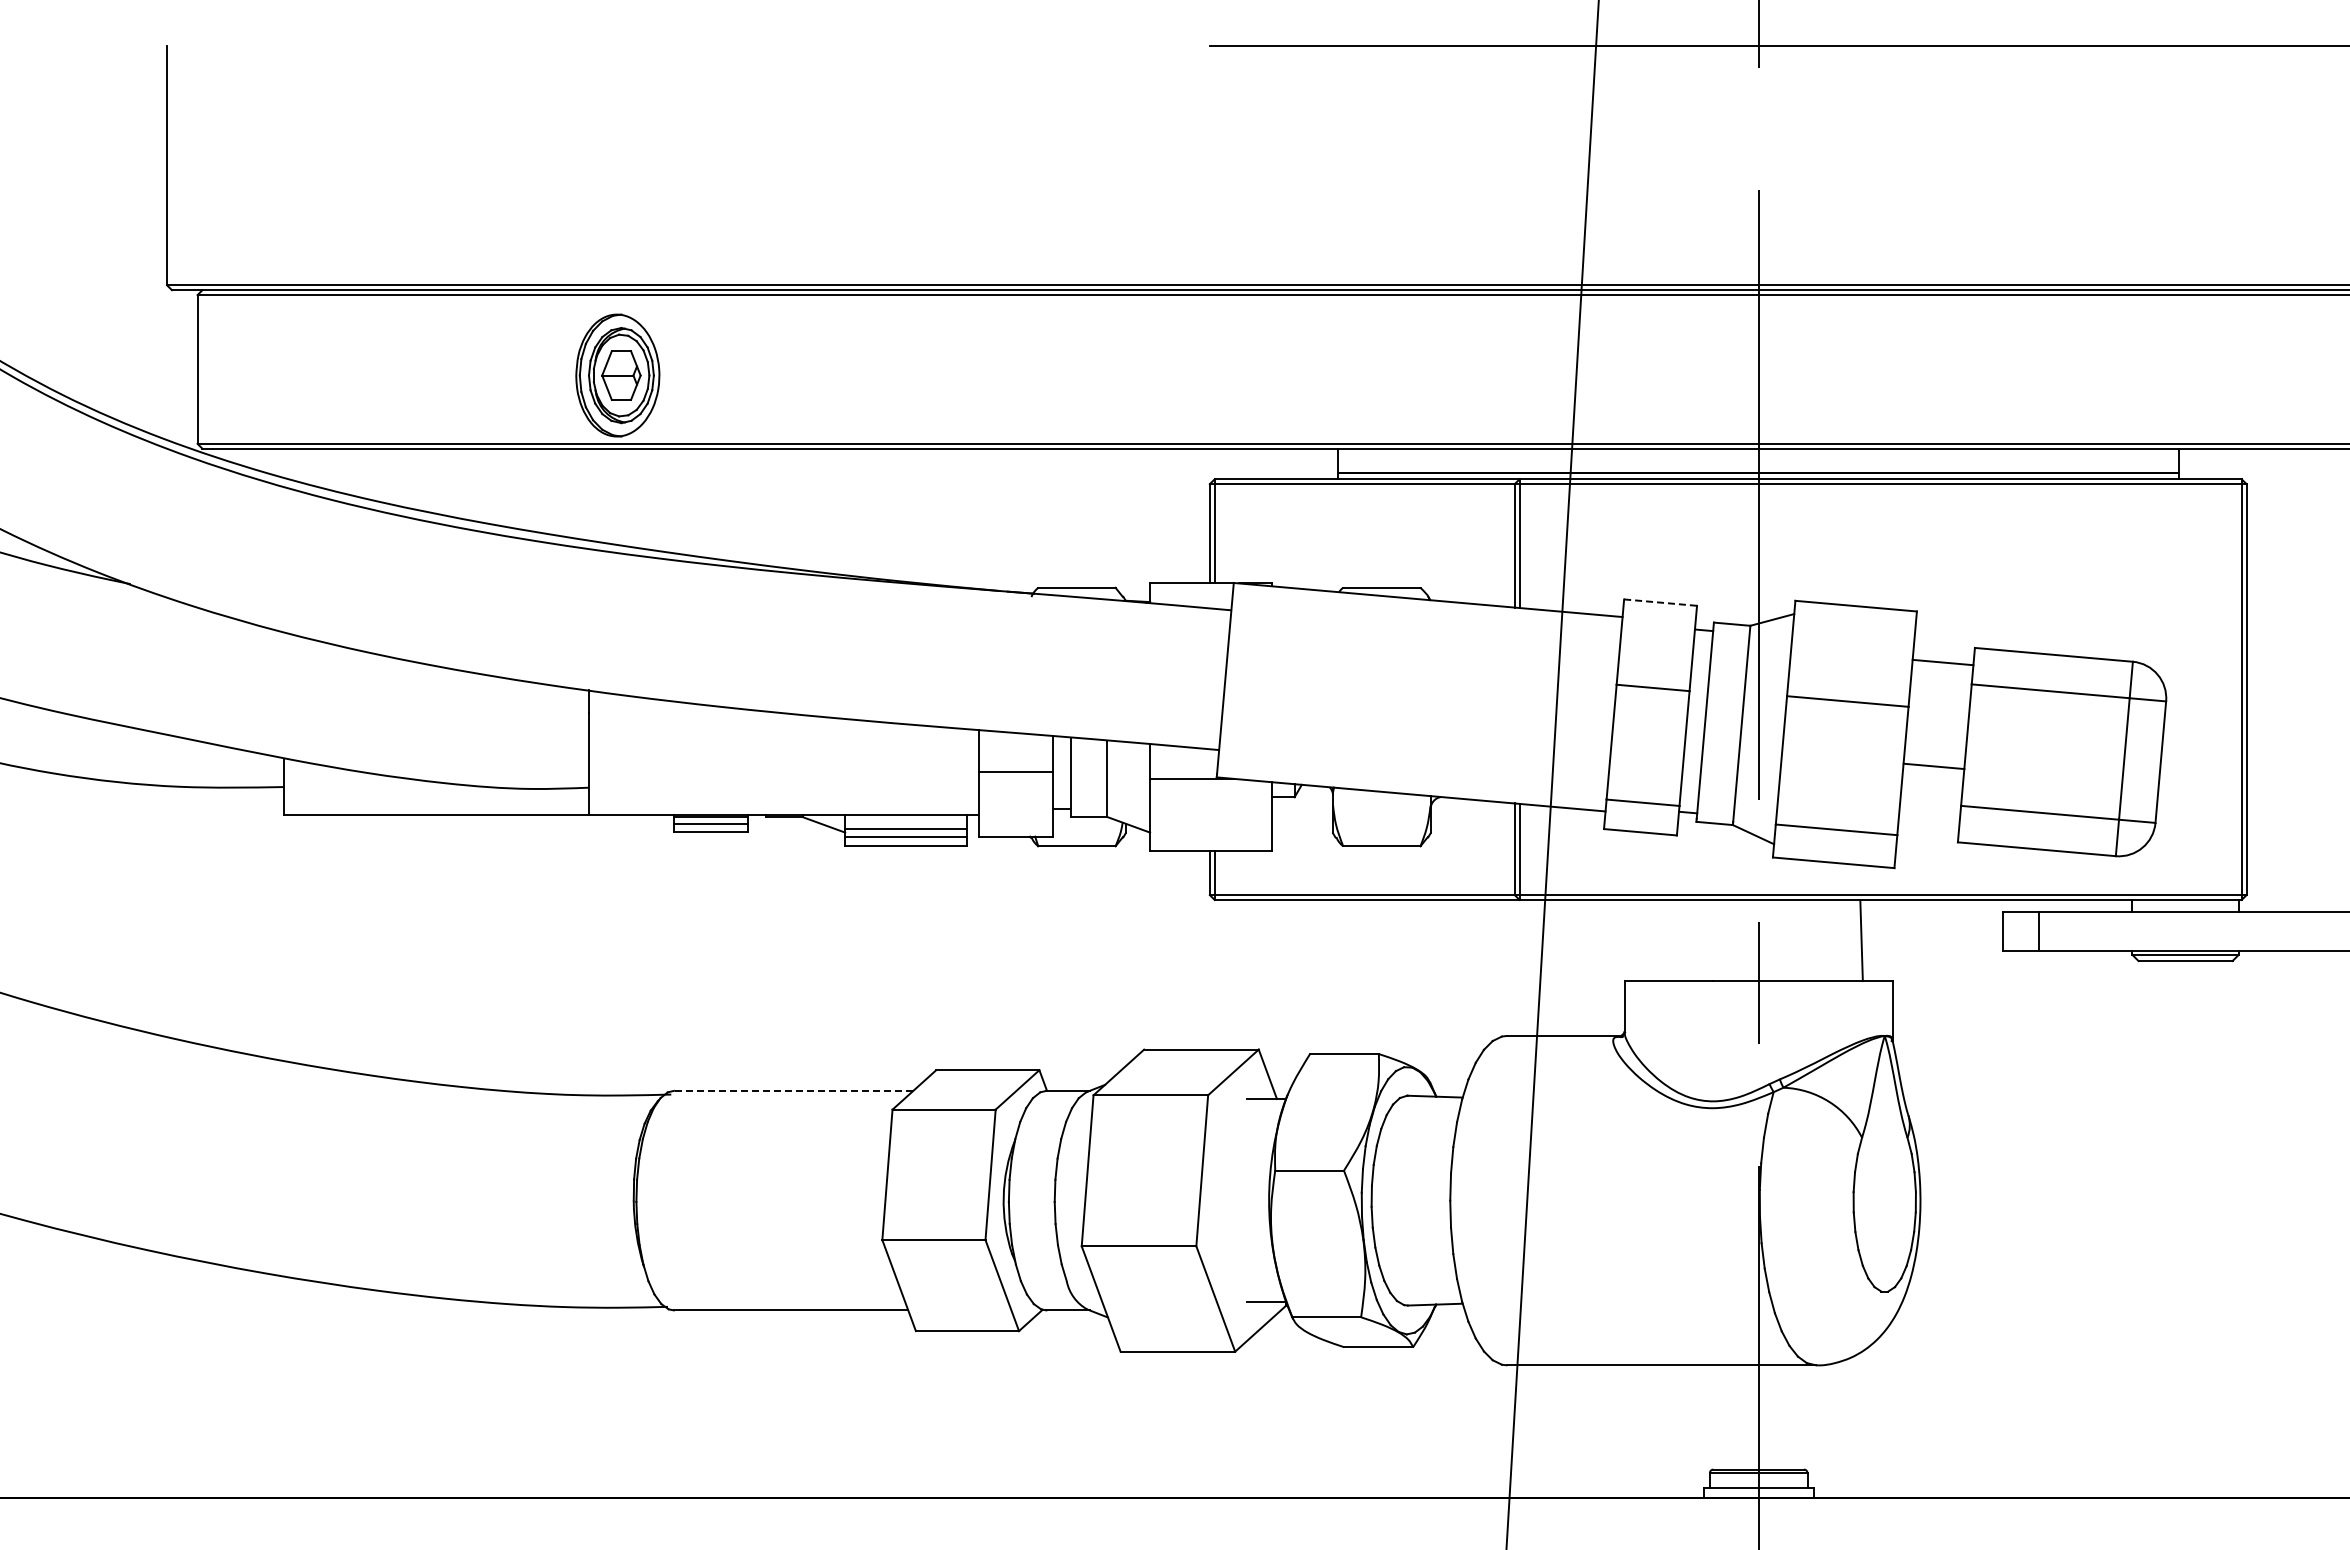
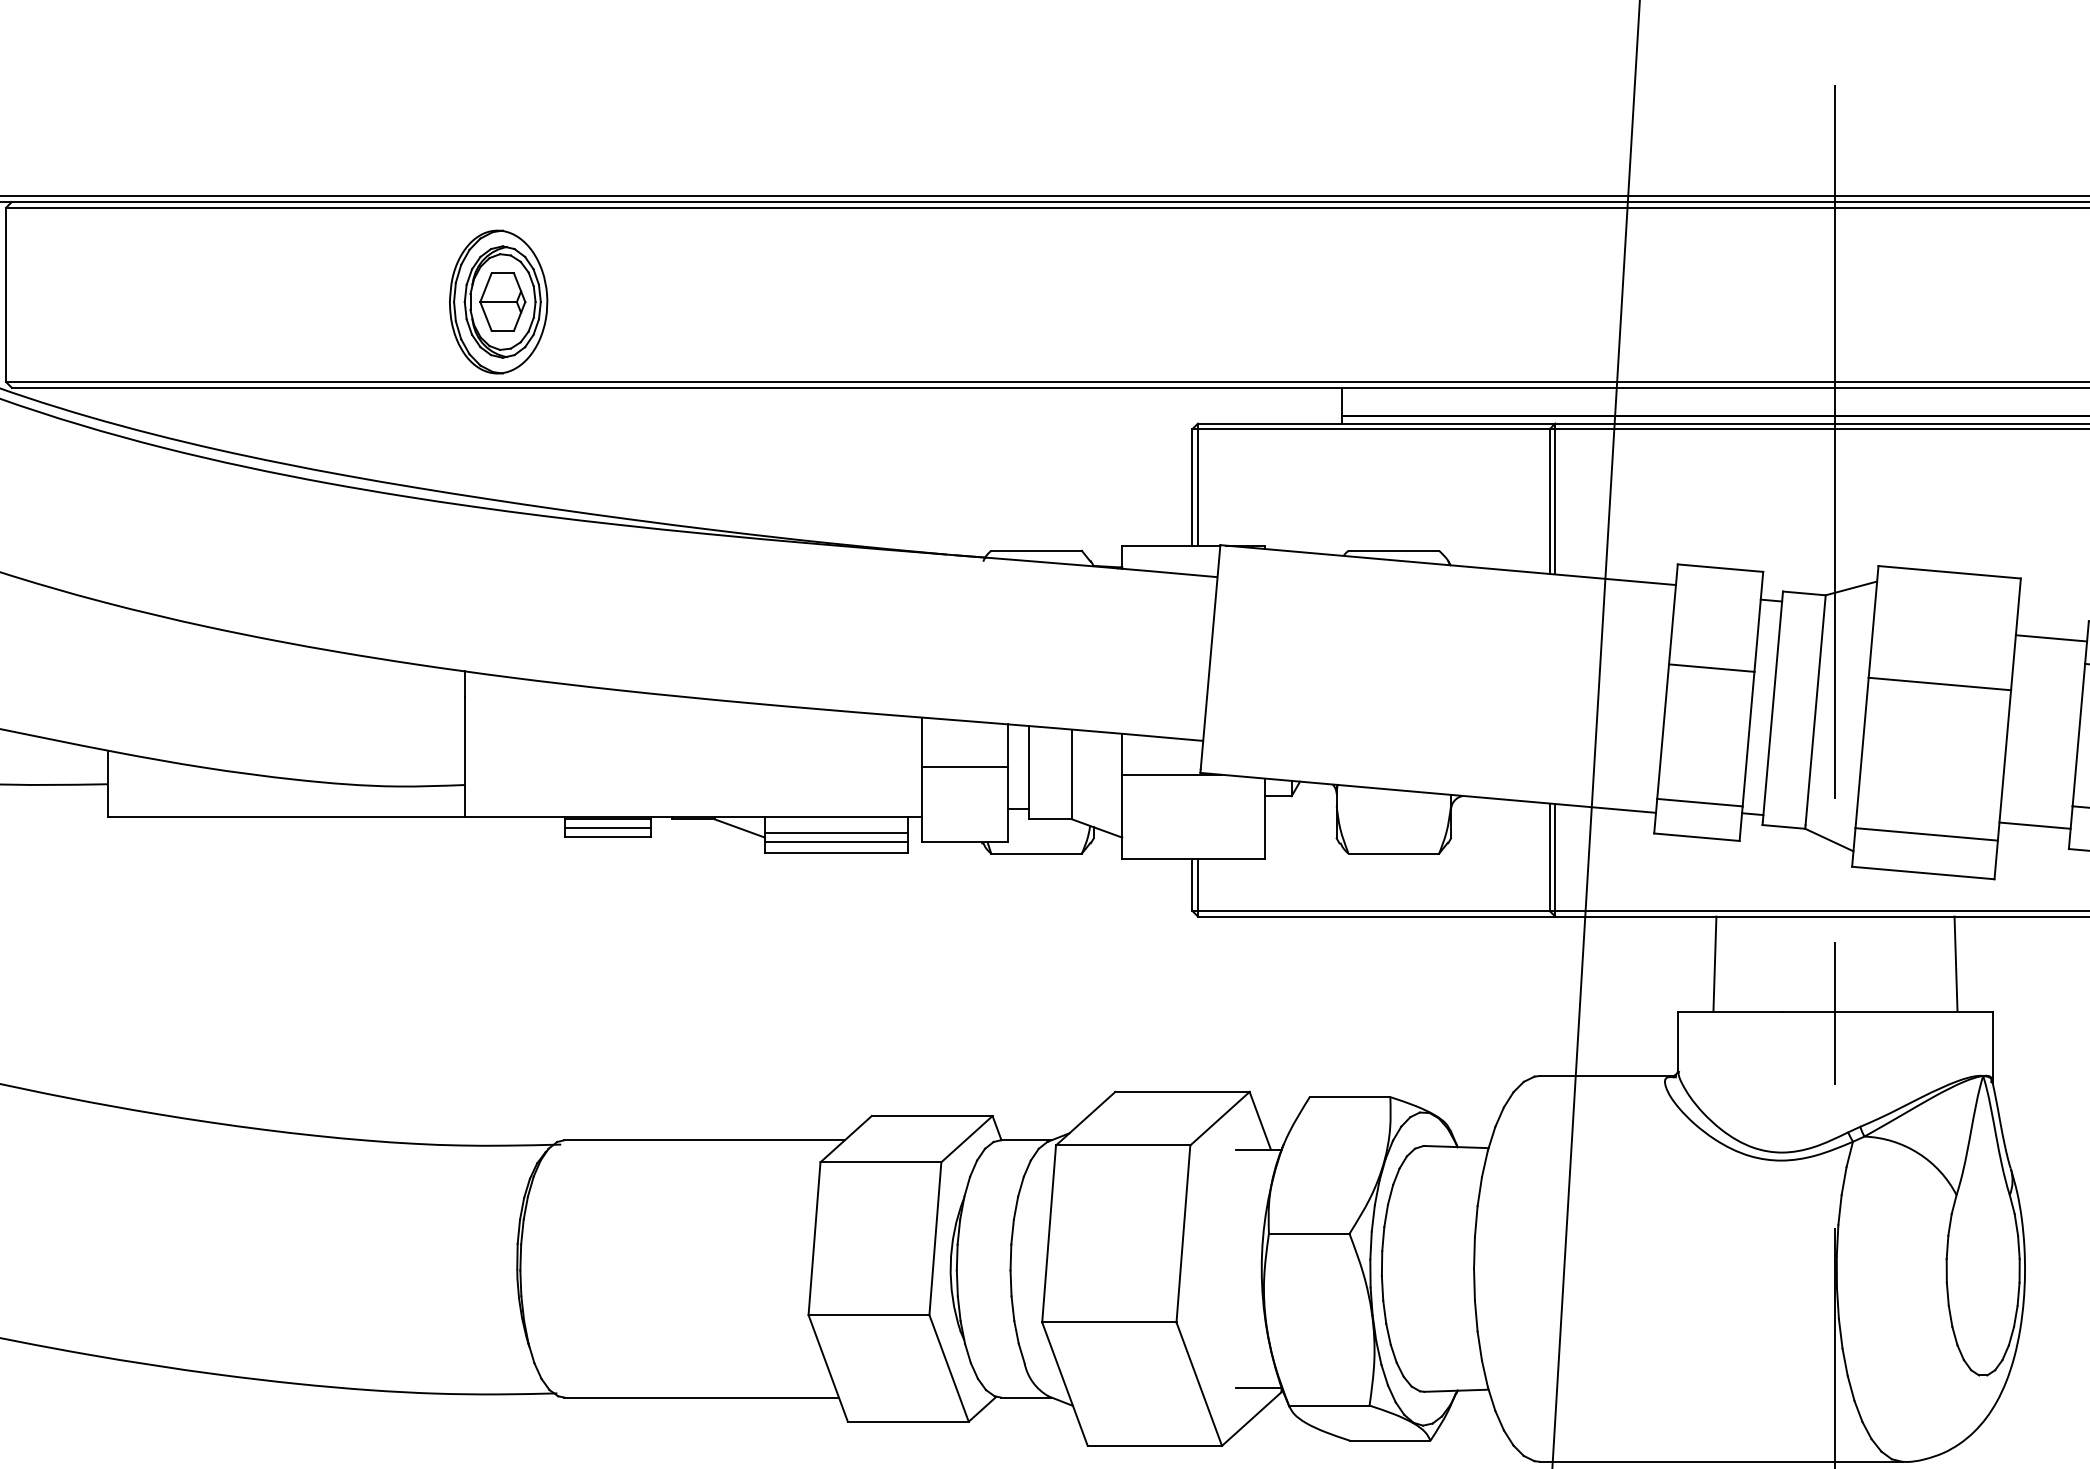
line: (1660, 602) -> (1720, 567), dashed -> solid
line: (1933, 766) -> (2034, 825), moved
line: (1655, 940) -> (1714, 964), added
line: (793, 1090) -> (704, 1139), dashed -> solid

